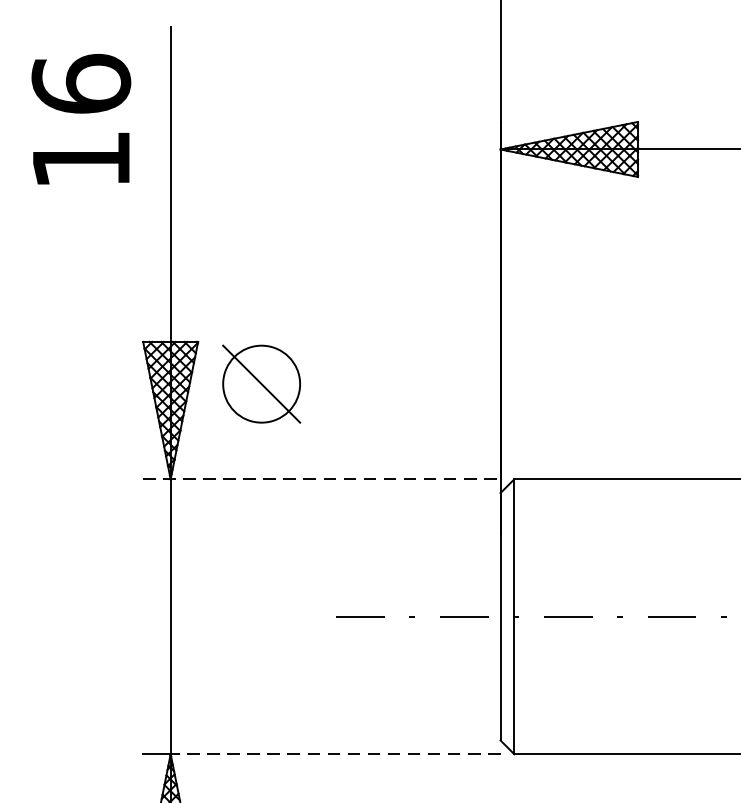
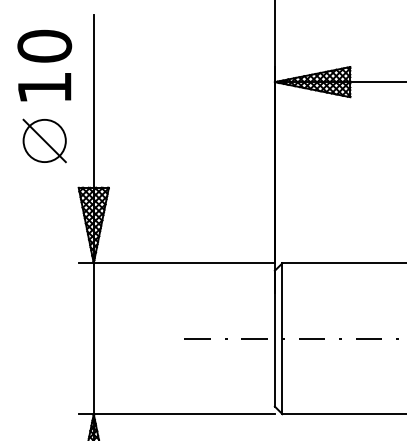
text: (80, 82) -> (44, 45), 16 -> 10
part: (261, 383) -> (44, 140), moved
line: (323, 479) -> (177, 263), dashed -> solid
line: (335, 754) -> (184, 414), dashed -> solid

